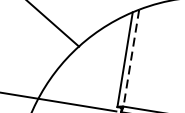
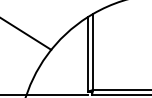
line: (130, 58) -> (92, 52), dashed -> solid

